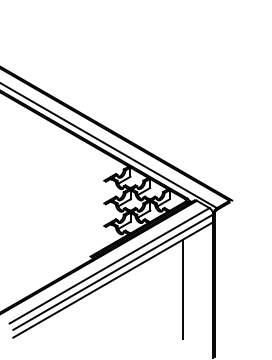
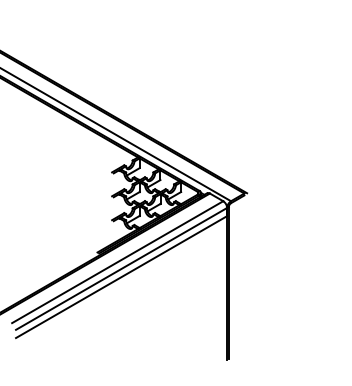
line: (183, 288) -> (195, 286), removed

